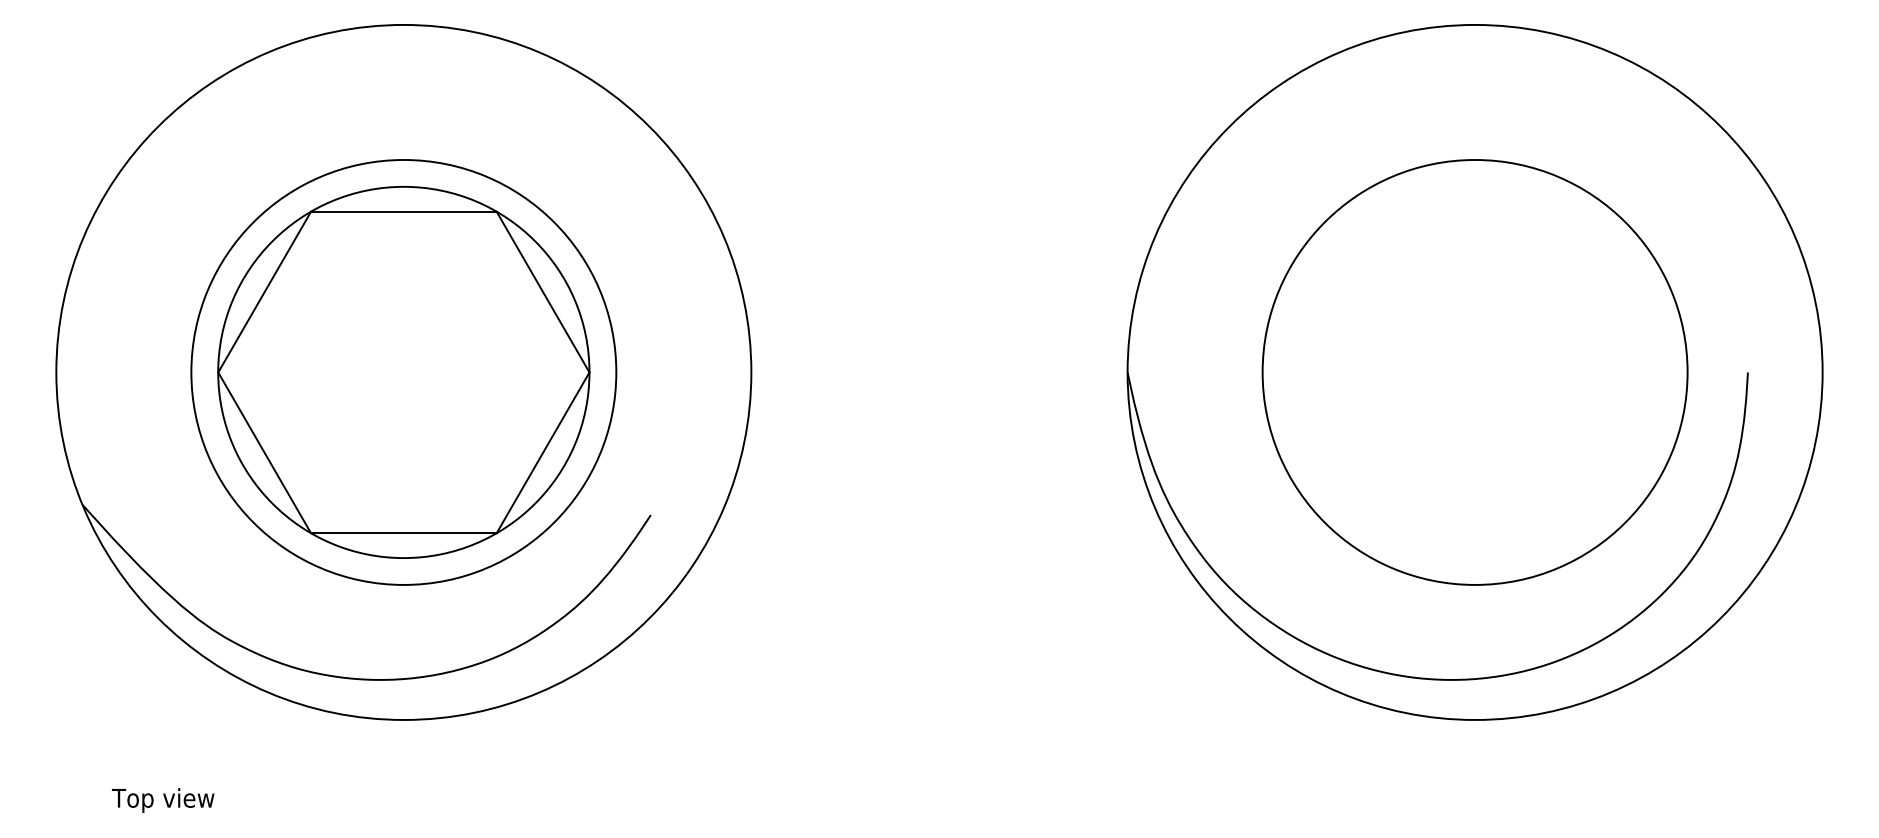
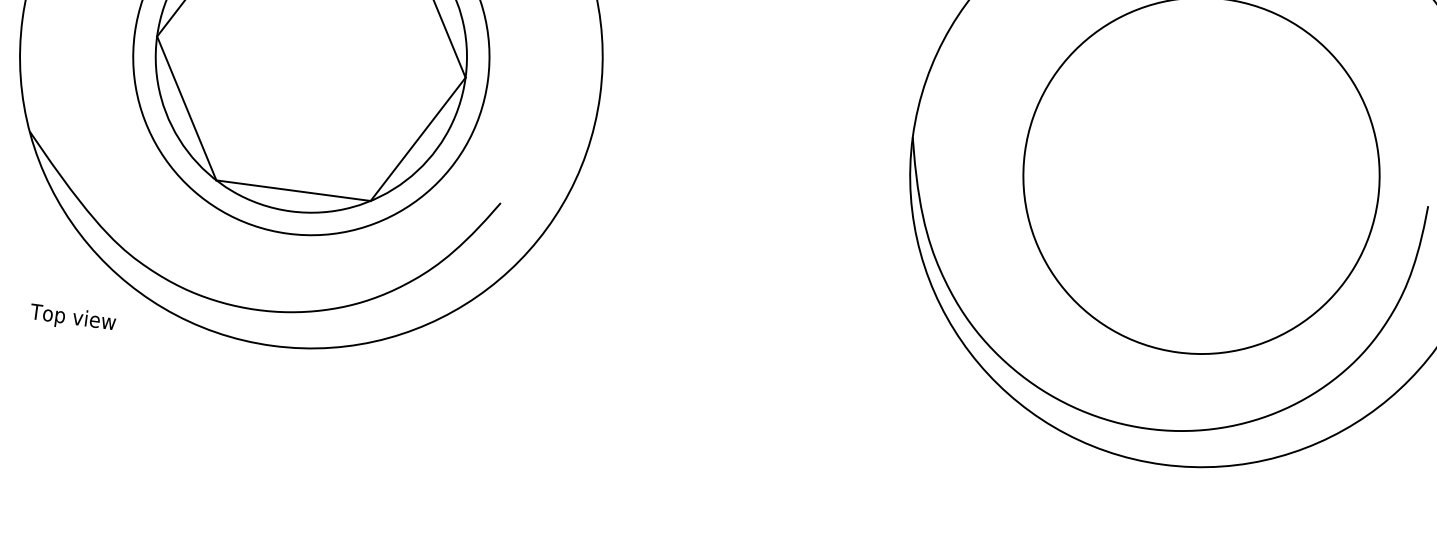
text: (163, 800) -> (73, 318), moved

